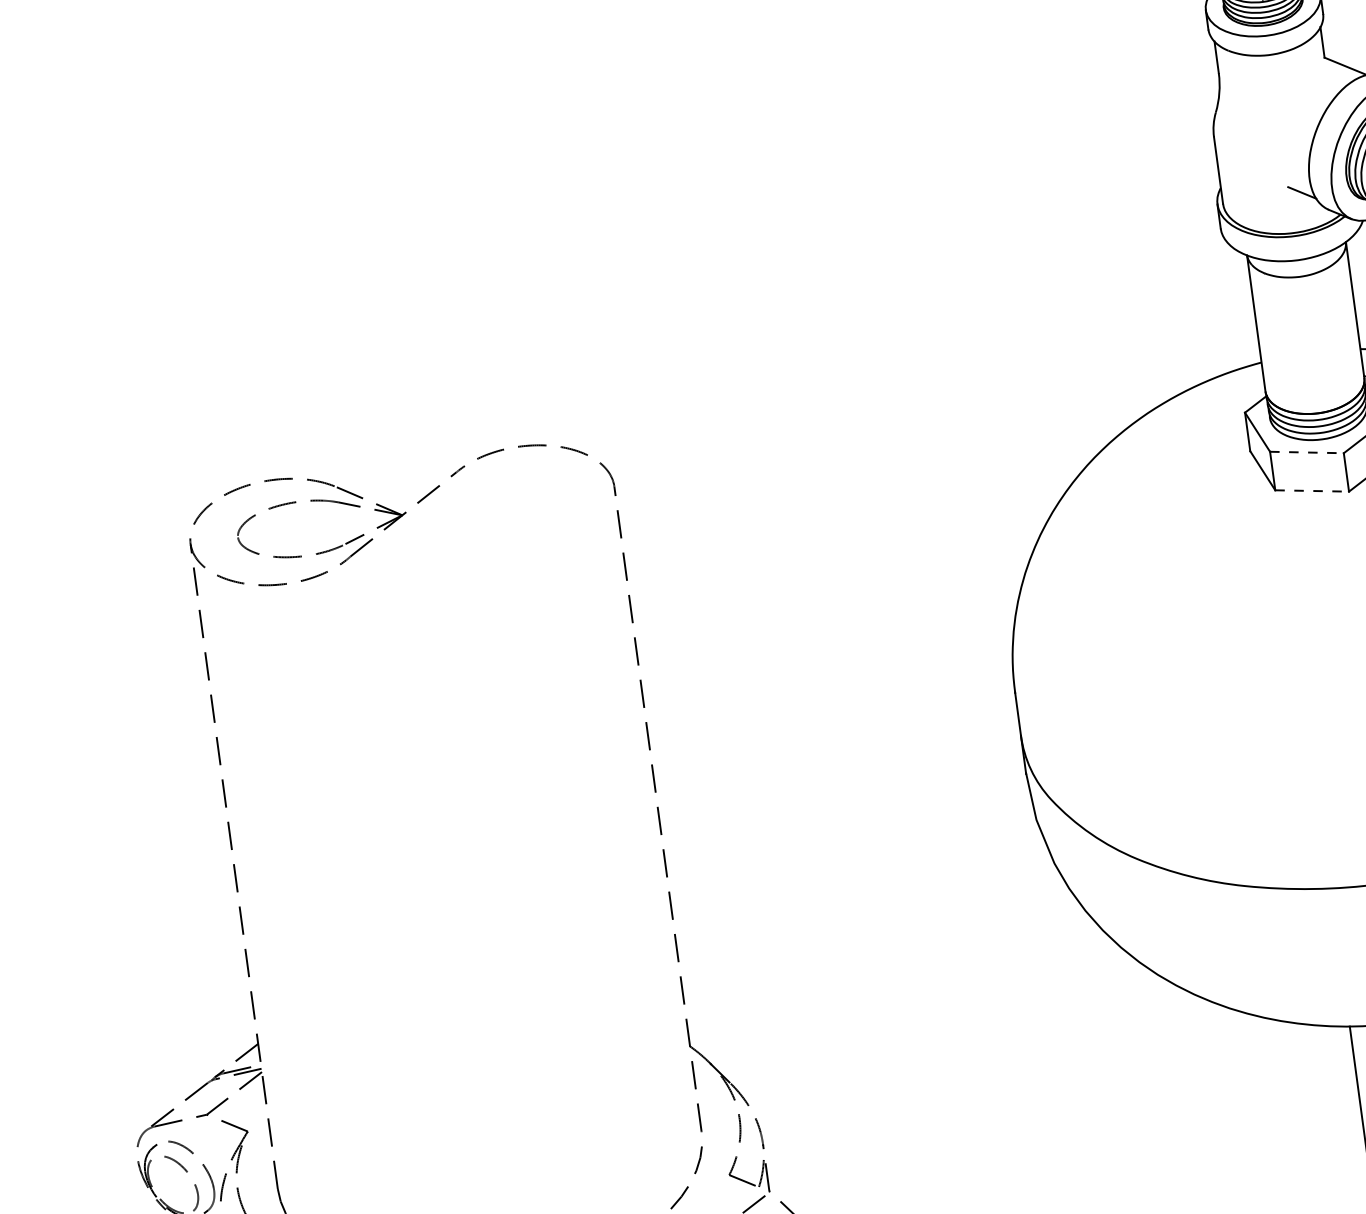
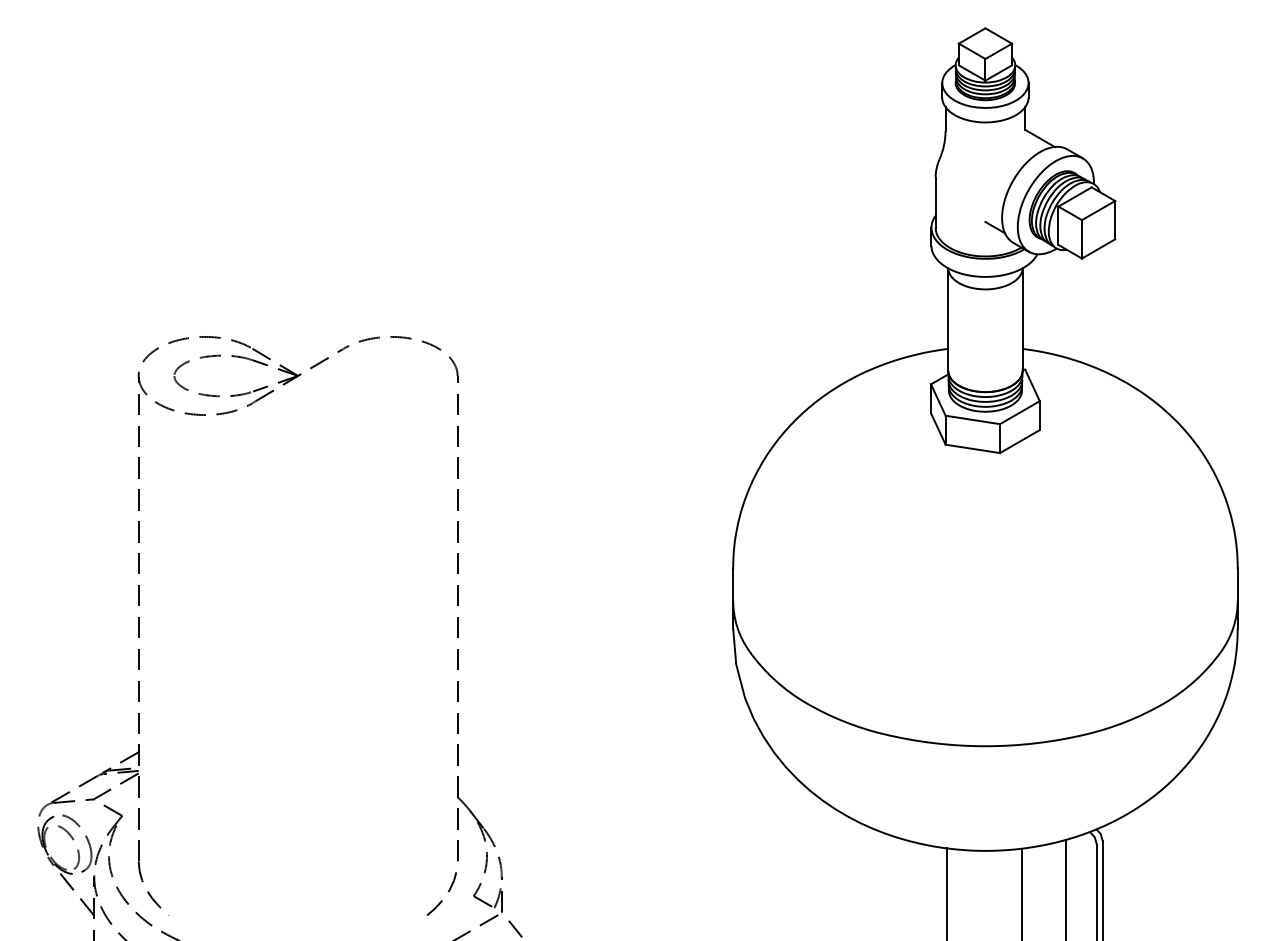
line: (1306, 451) -> (972, 419), dashed -> solid
line: (1313, 490) -> (973, 448), dashed -> solid

